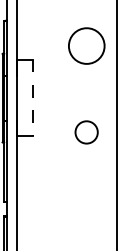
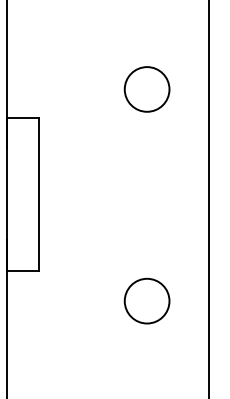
circle: (86, 45) -> (146, 88), size x0.62
line: (32, 98) -> (38, 194), dashed -> solid
circle: (86, 132) -> (146, 301), moved

